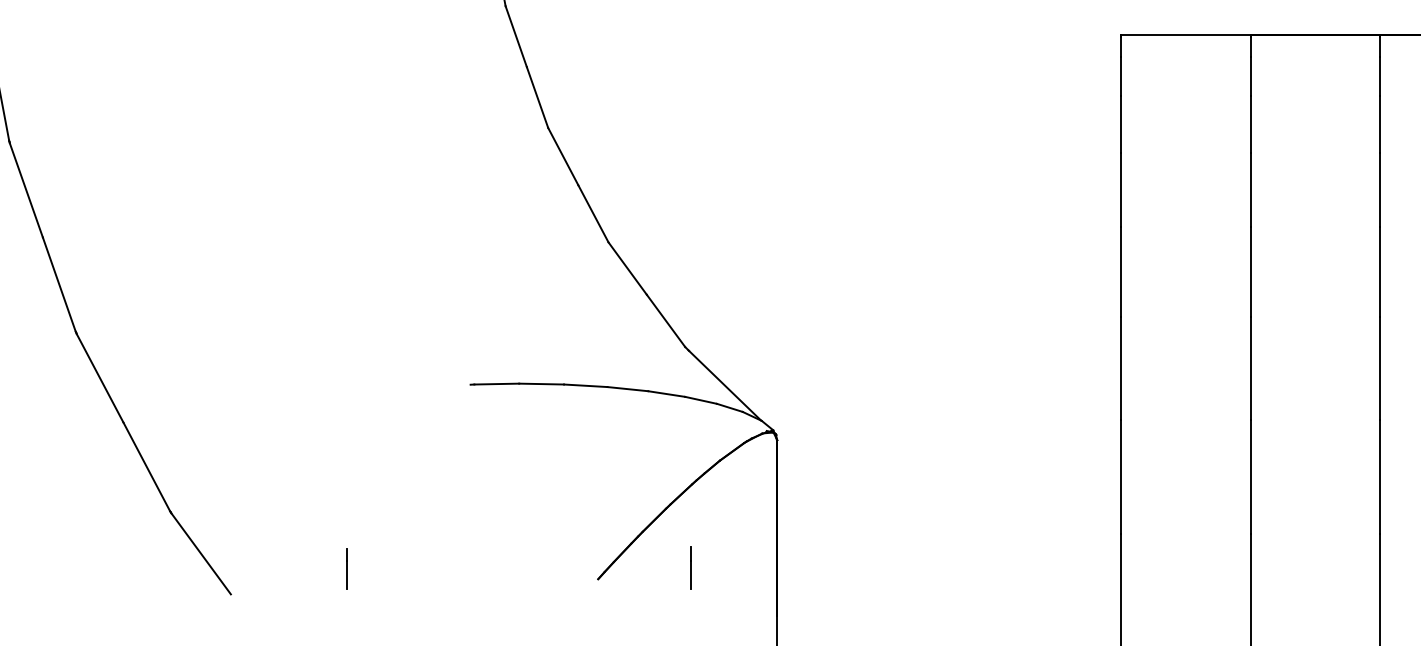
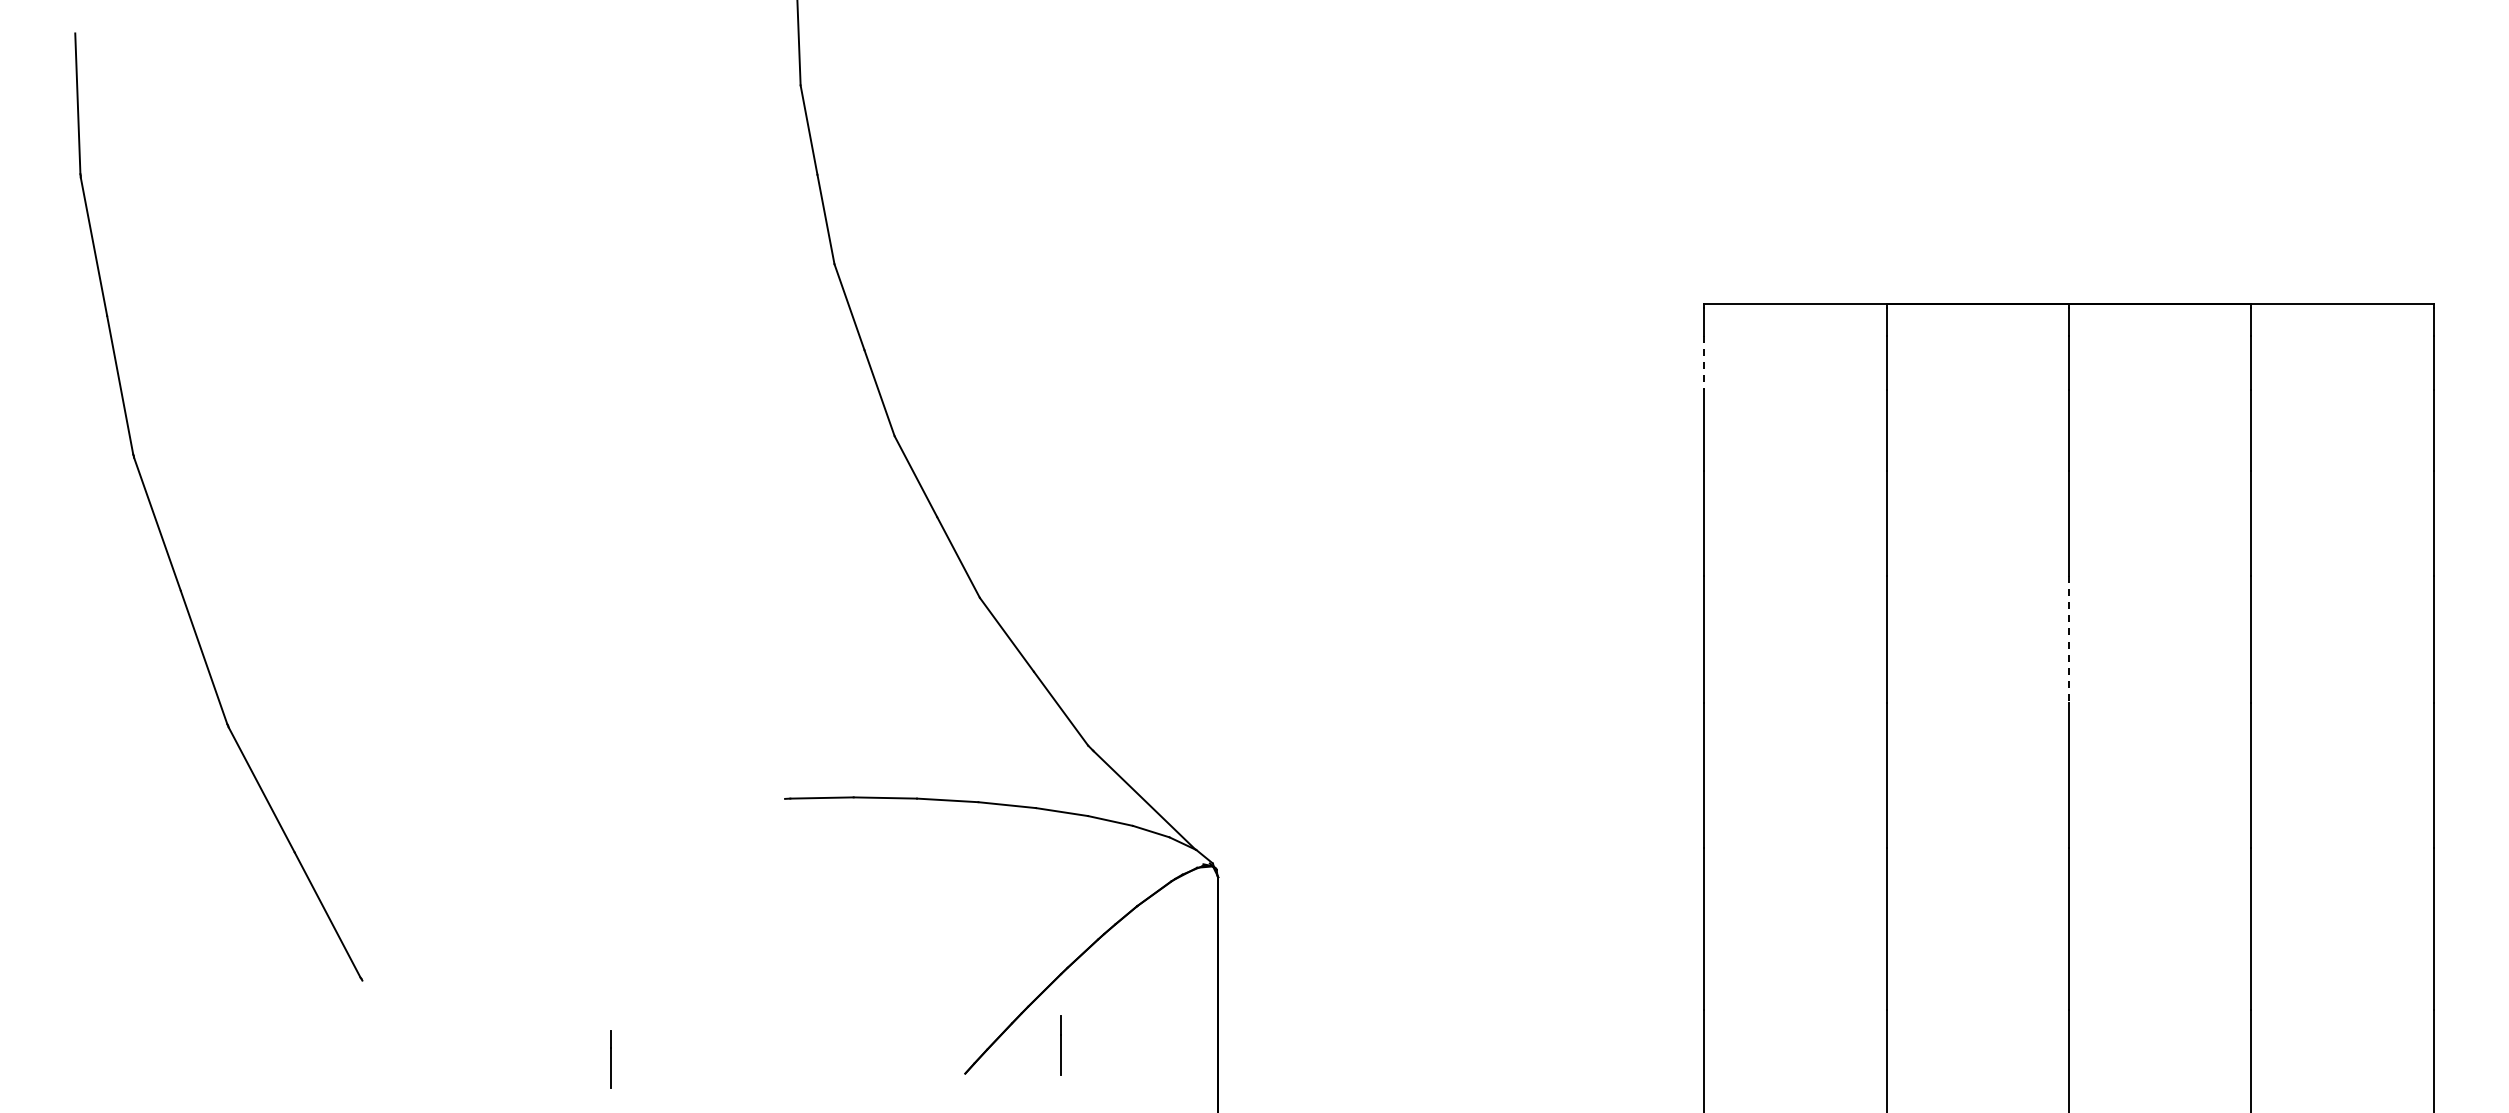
line: (1121, 76) -> (1704, 363), solid -> dashed
line: (1379, 271) -> (2069, 639), solid -> dashed
line: (201, 553) -> (404, 1037), removed
line: (691, 568) -> (1060, 1045), moved

